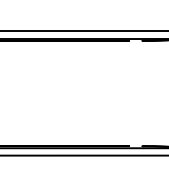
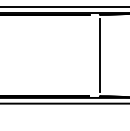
line: (142, 93) -> (99, 55), added

